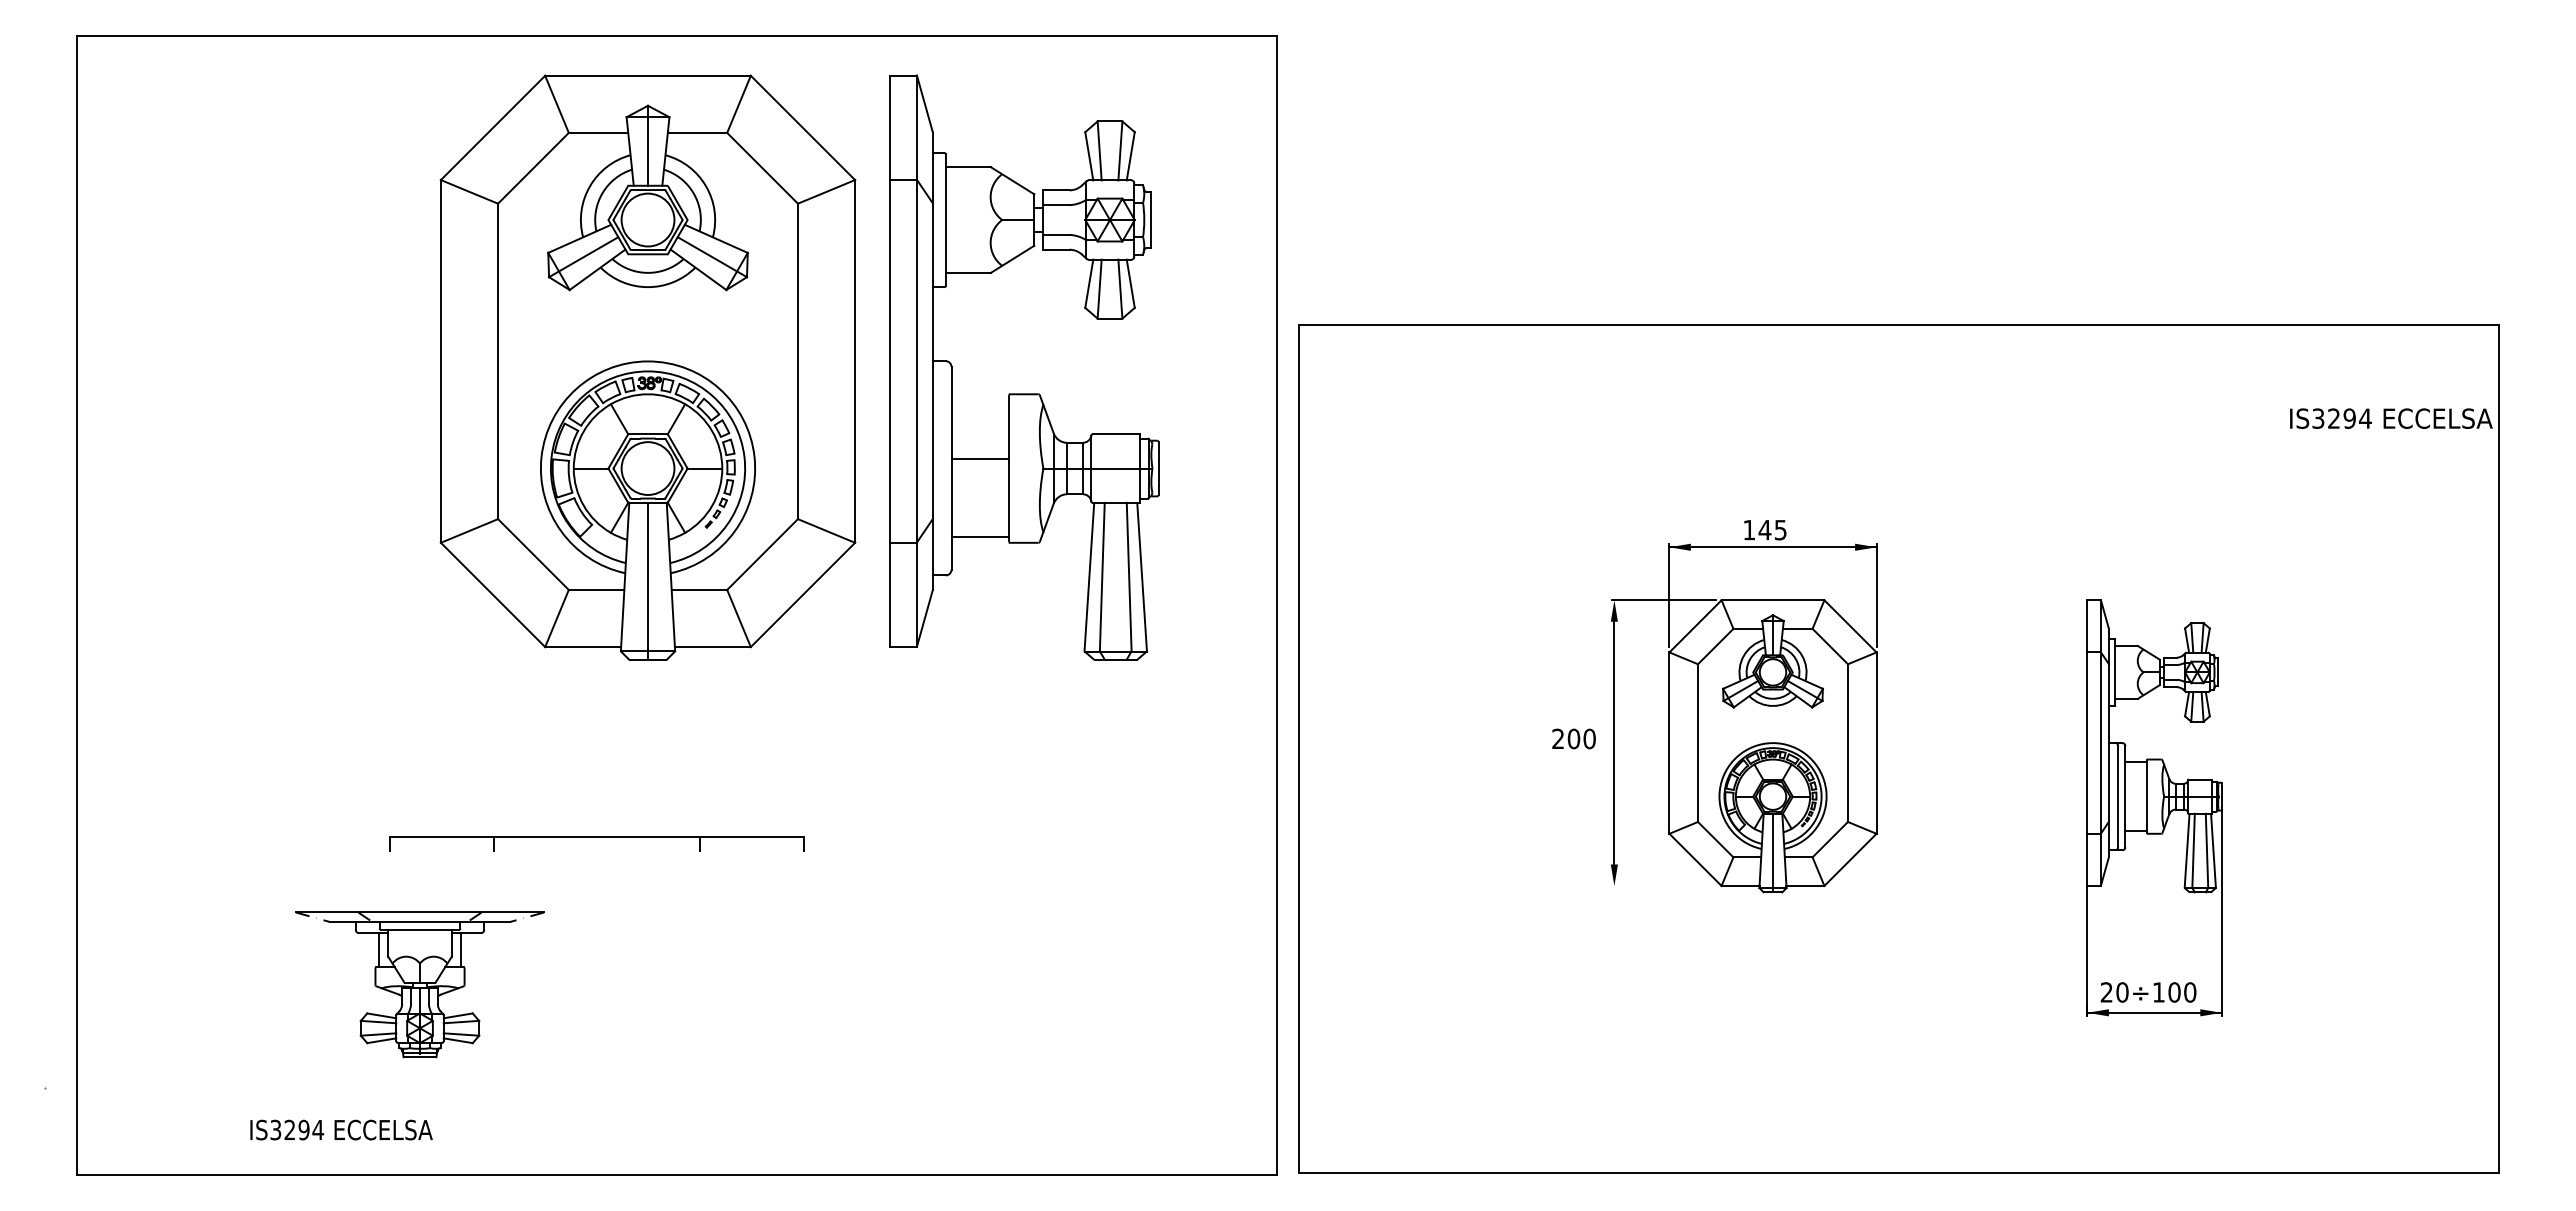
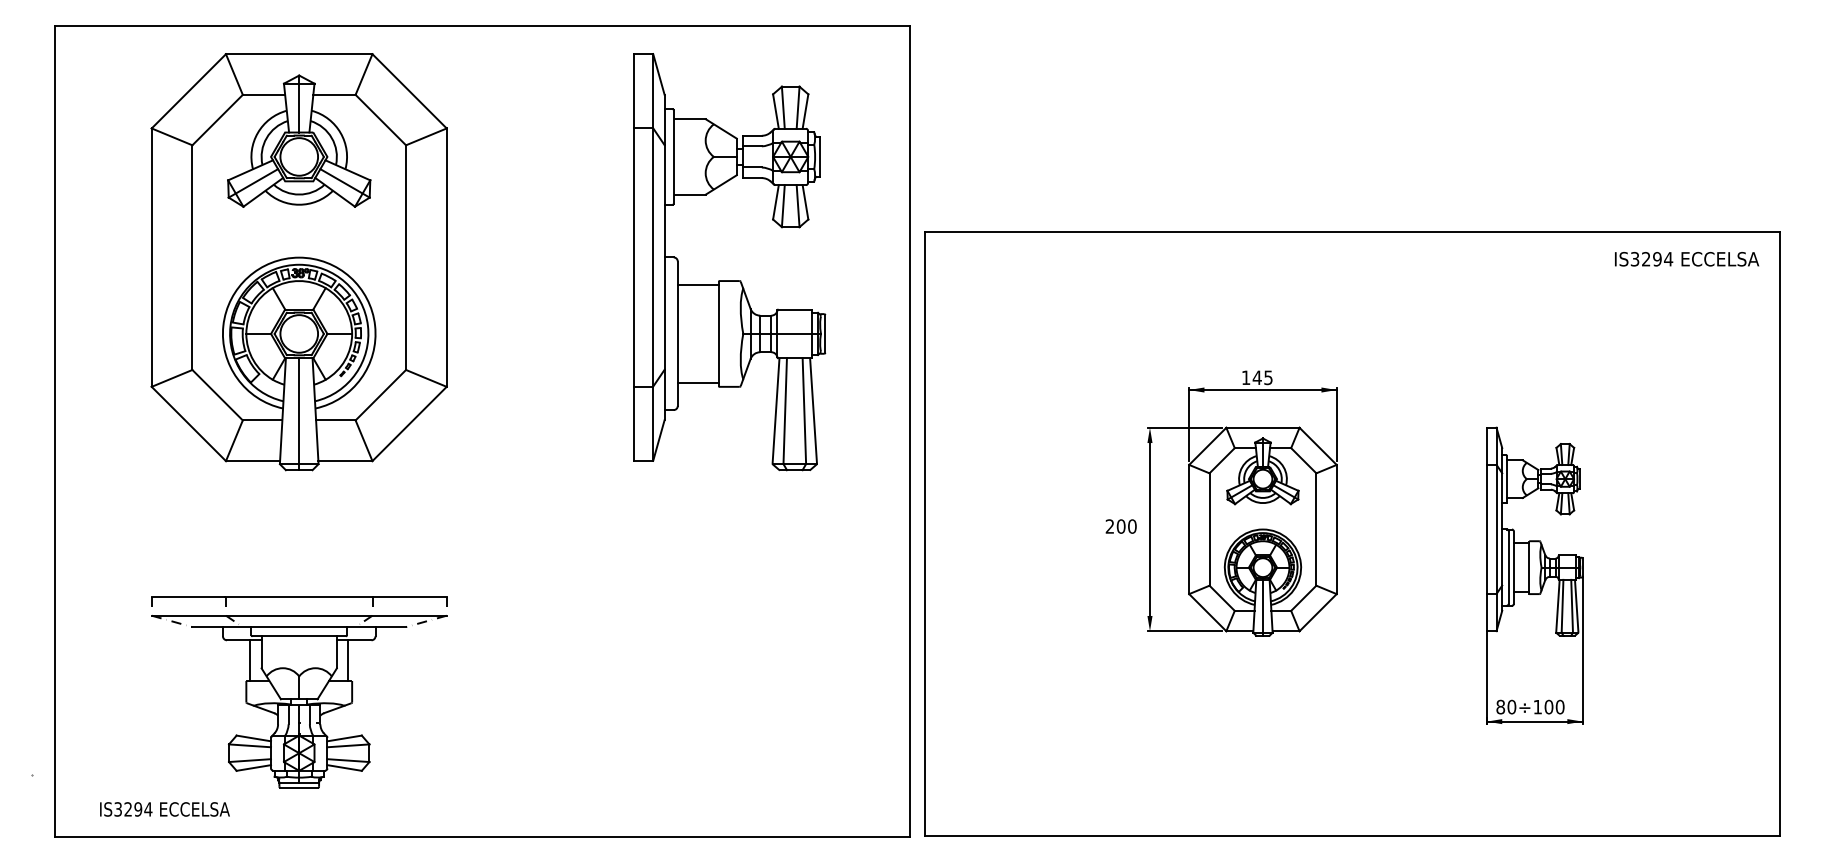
part: (647, 367) -> (298, 261), moved
text: (2391, 418) -> (1687, 259), moved
line: (979, 459) -> (697, 285), moved
part: (596, 843) -> (298, 601), moved
line: (1663, 885) -> (1184, 630), added
part: (419, 984) -> (298, 701), size x1.67
text: (2106, 992) -> (1500, 707), 20÷100 -> 80÷100
text: (341, 1129) -> (164, 809), moved

